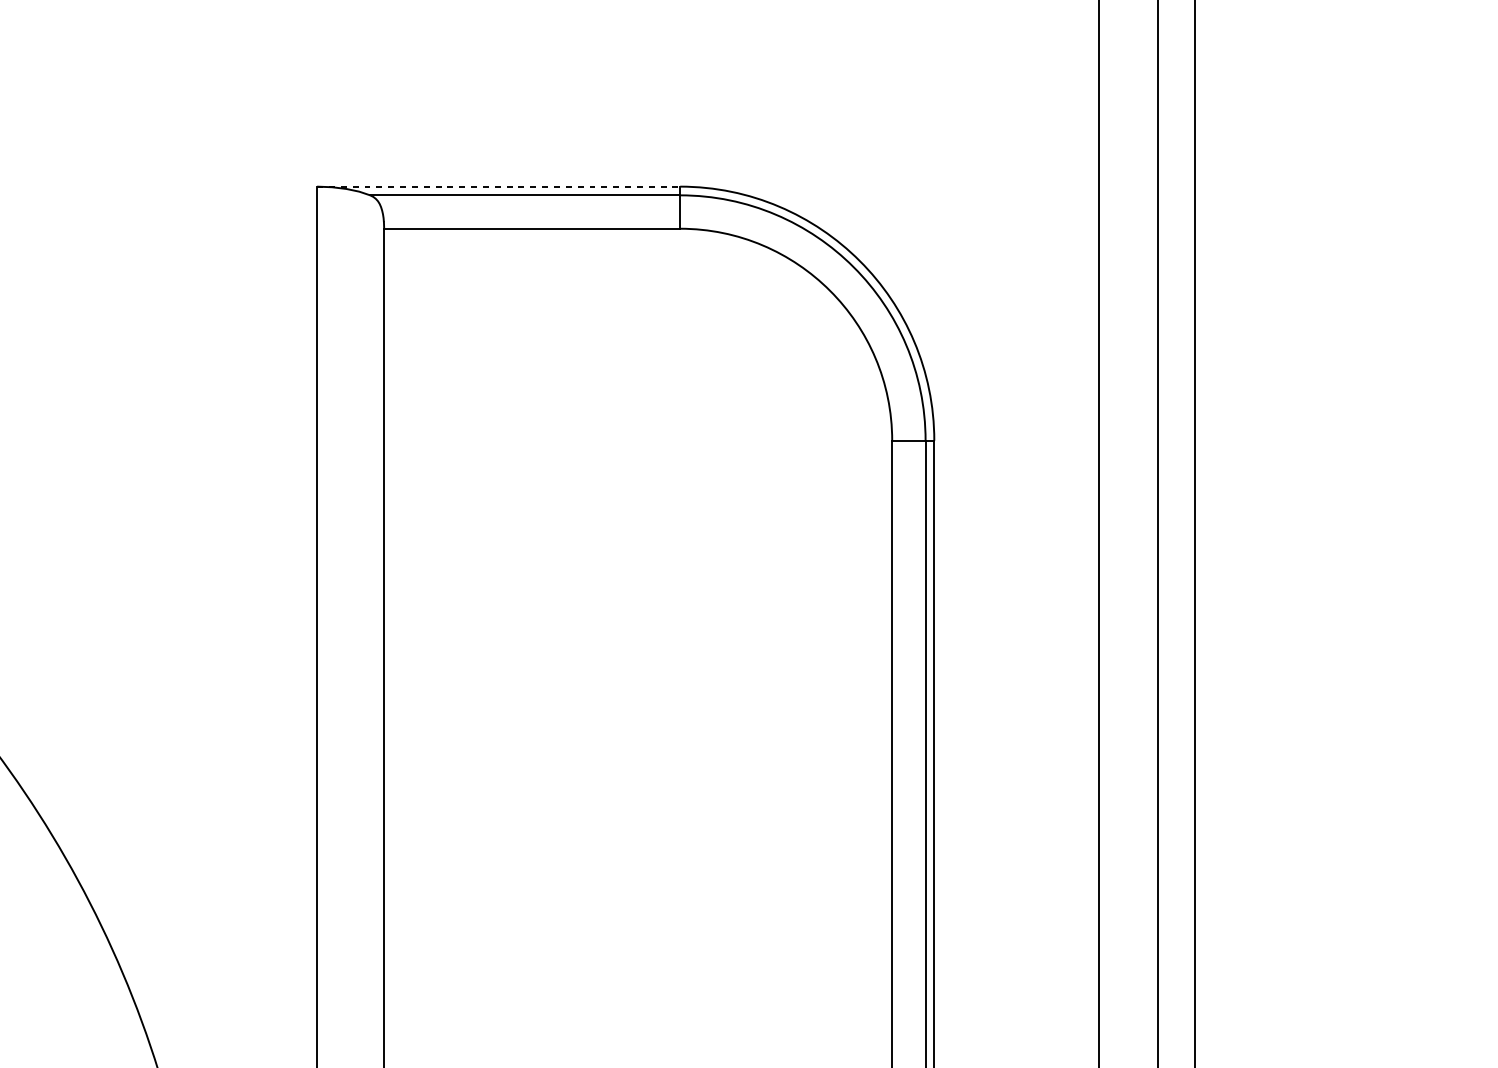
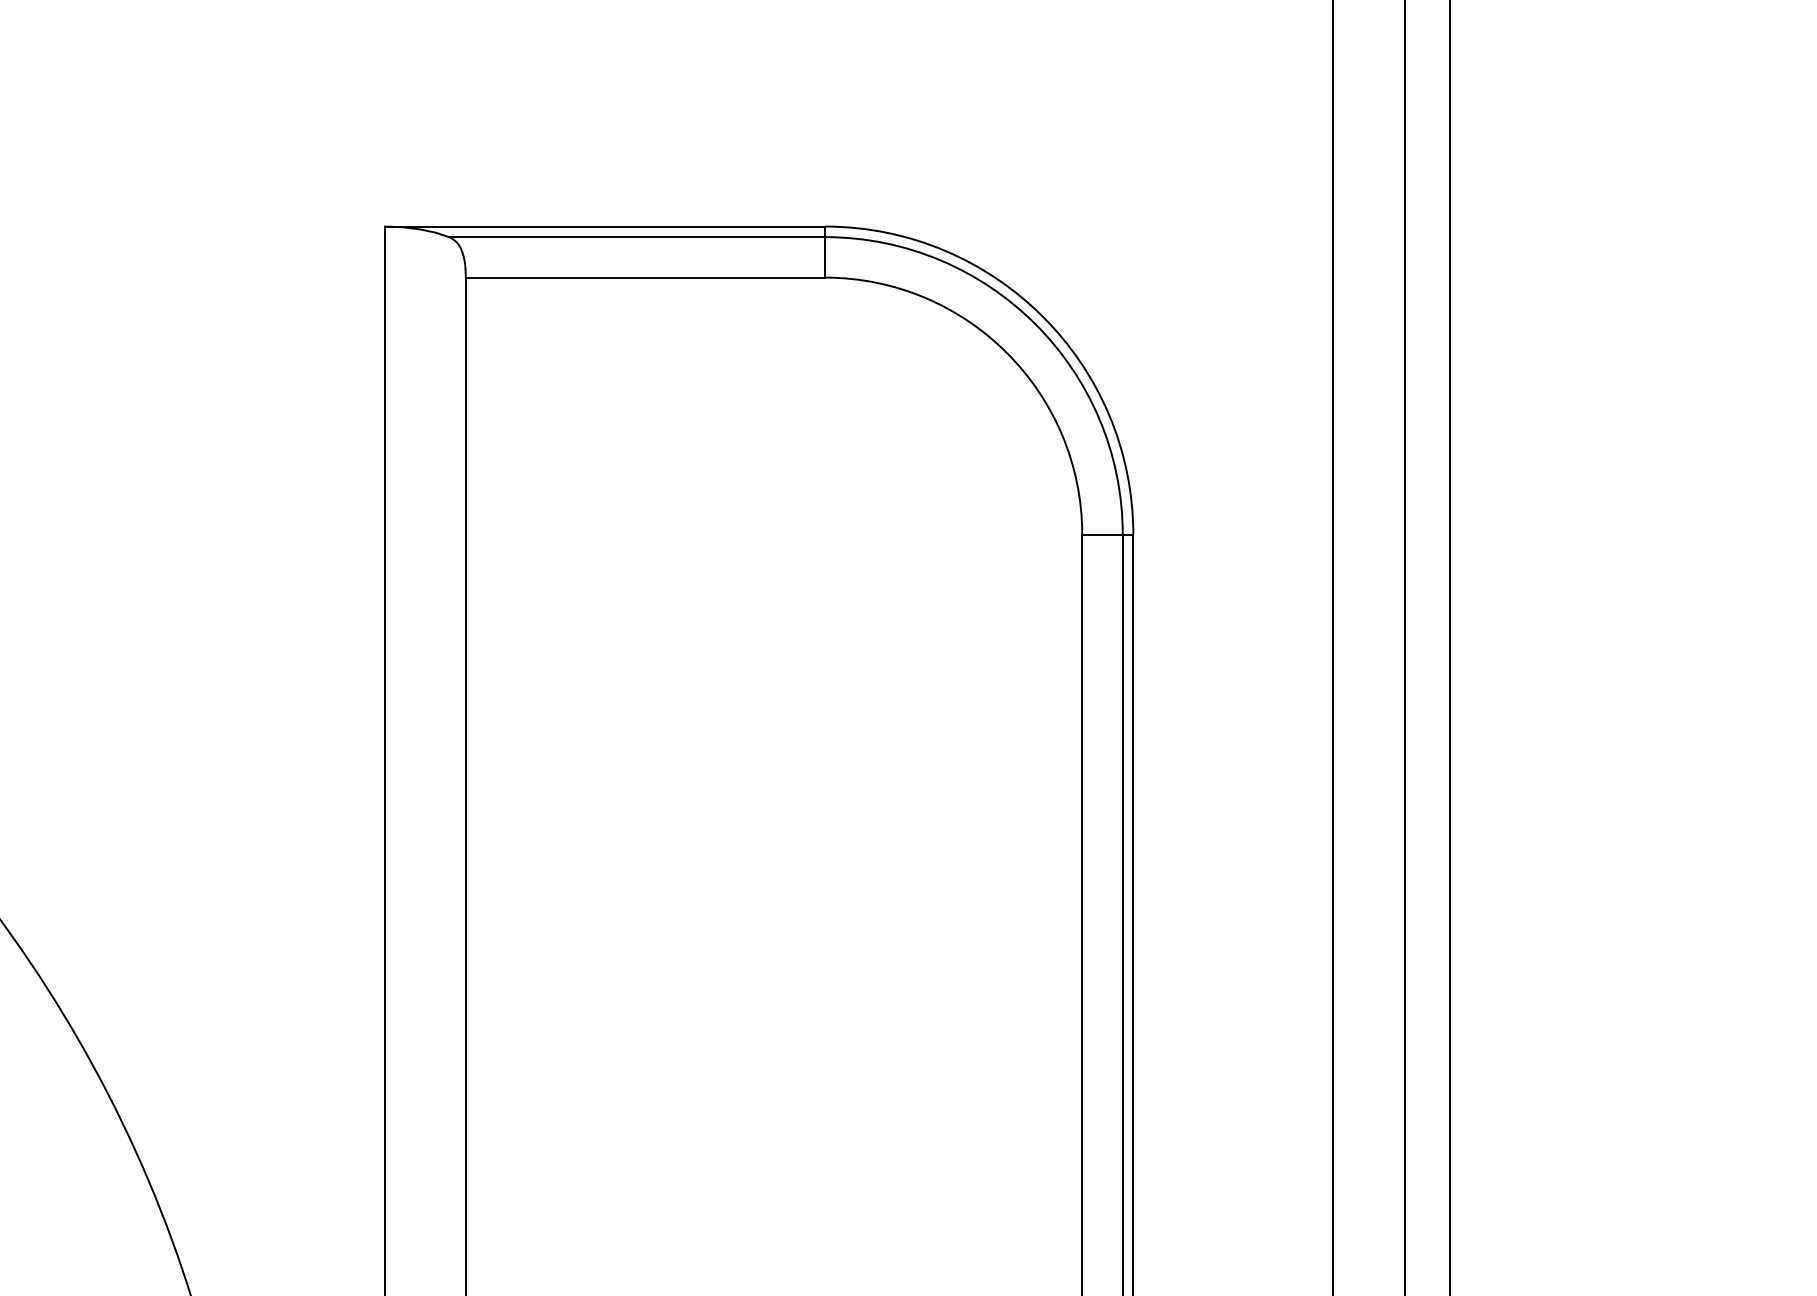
line: (499, 186) -> (605, 226), dashed -> solid

